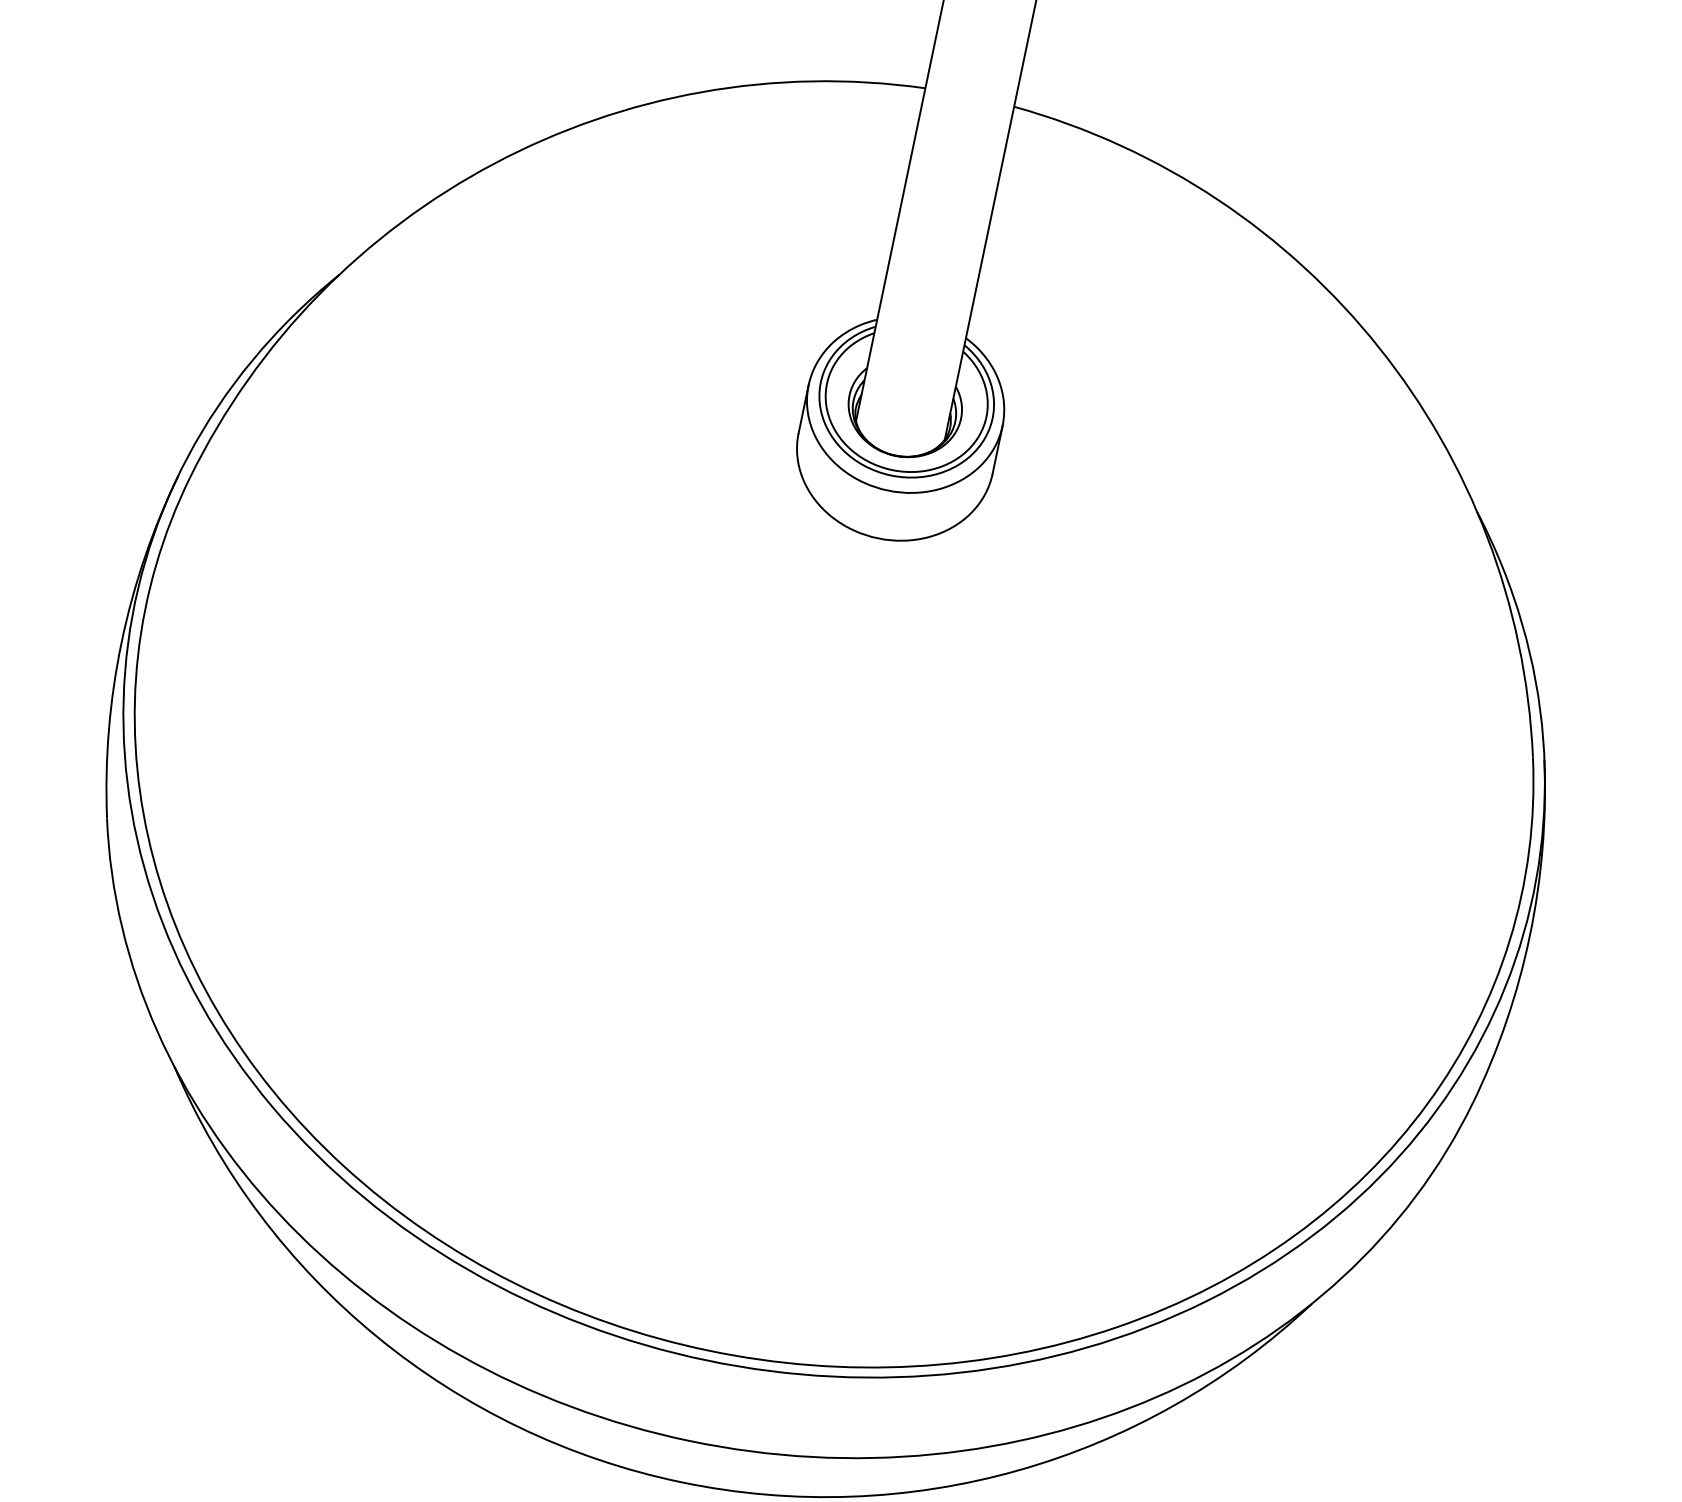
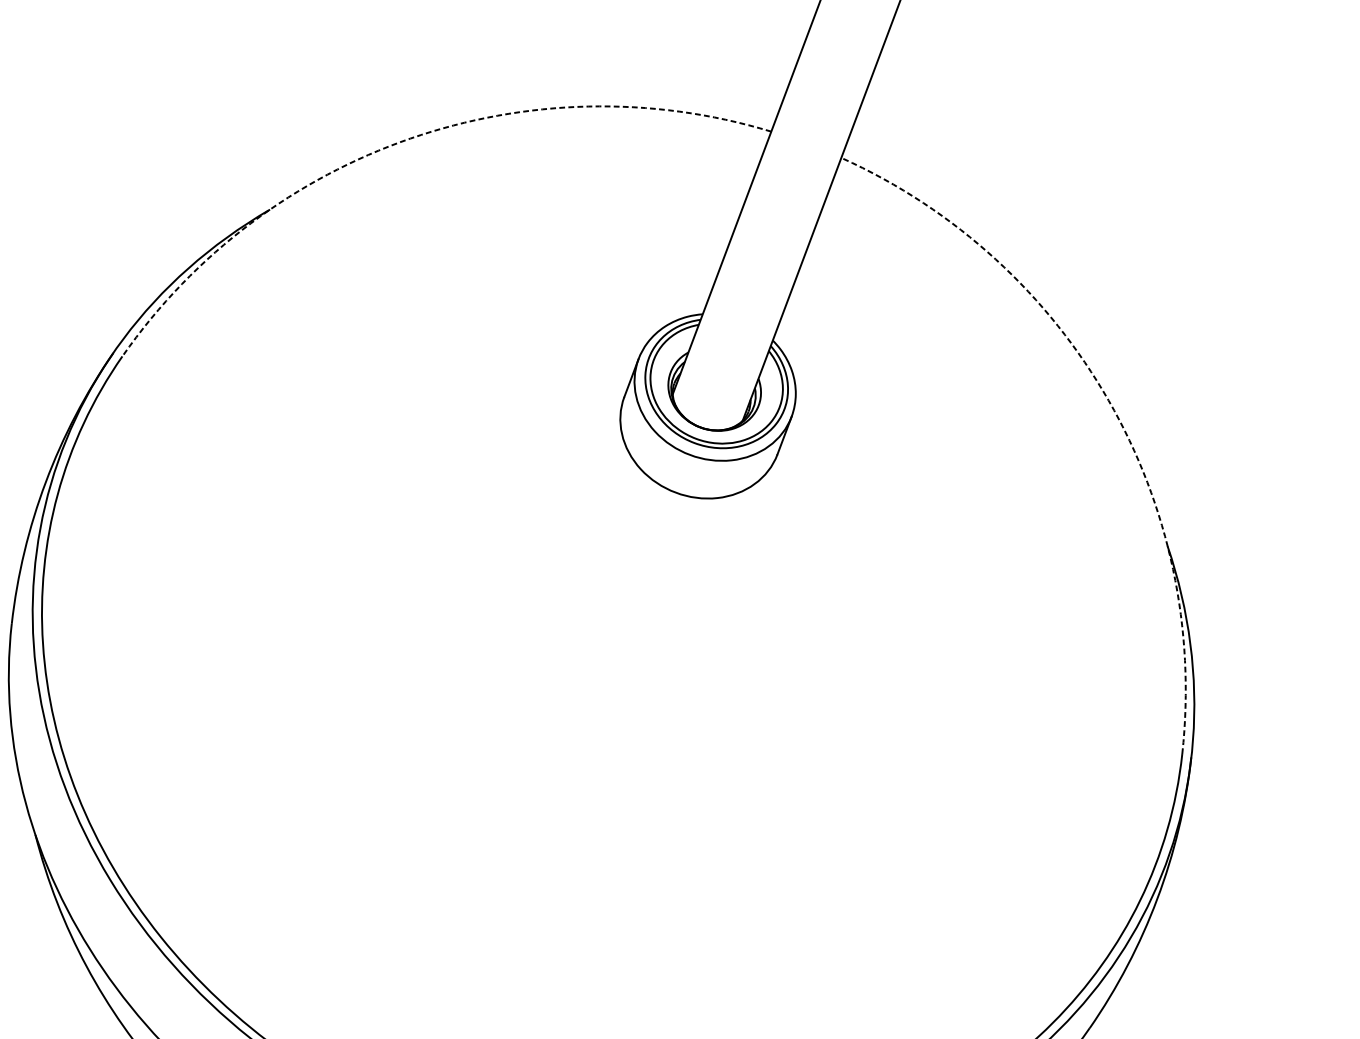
arc: (494, 163) -> (410, 138), solid -> dashed
arc: (1379, 347) -> (1108, 400), solid -> dashed

